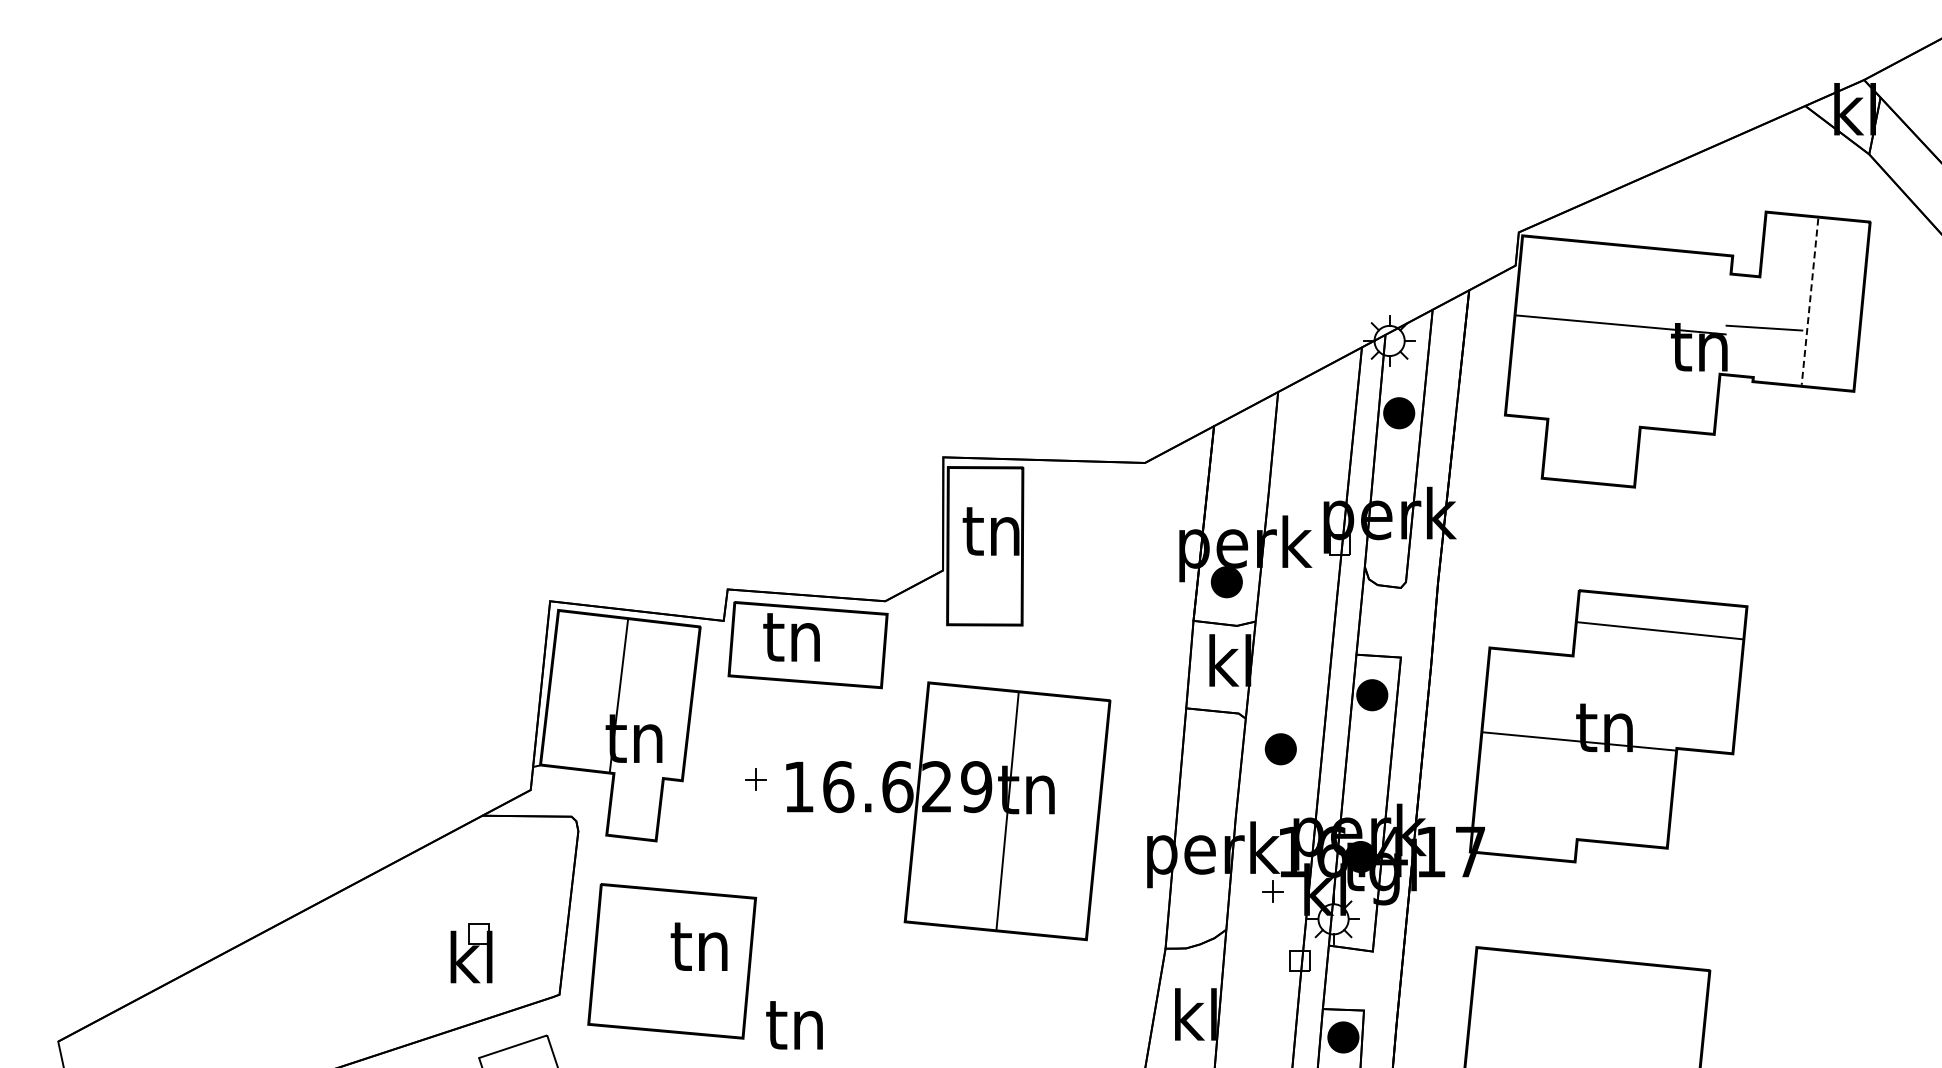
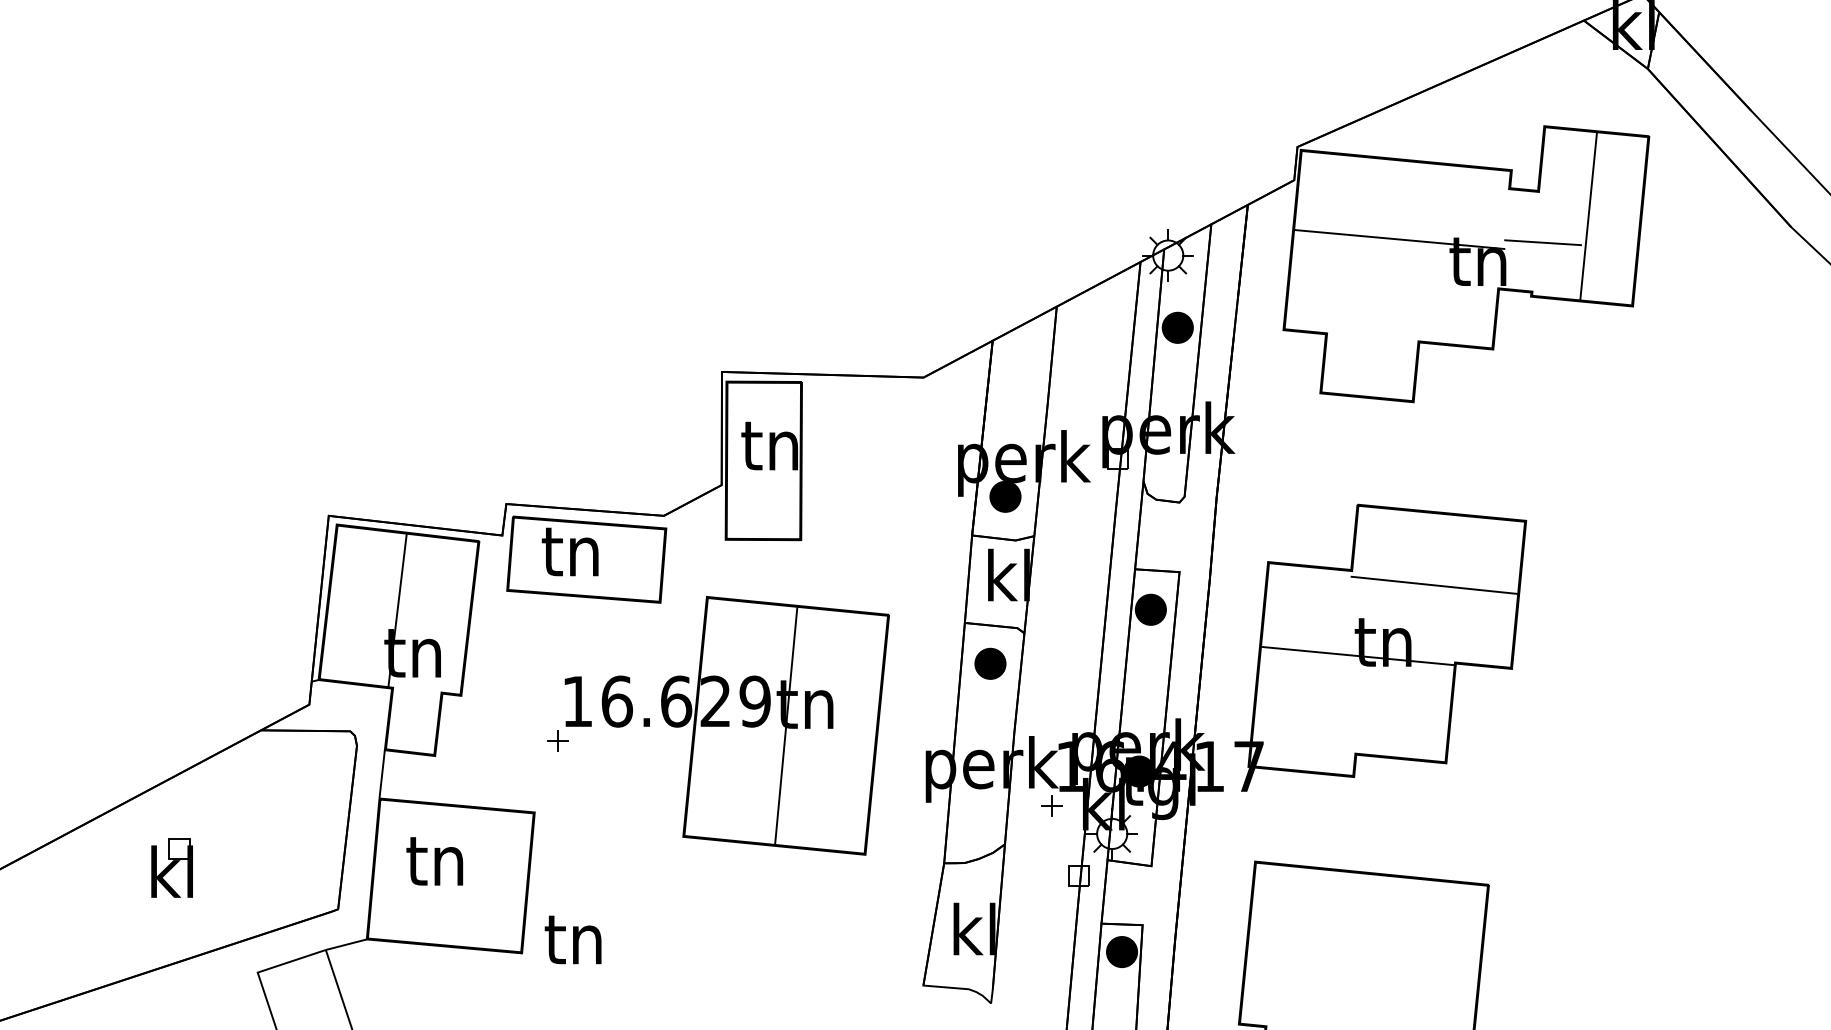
line: (1810, 301) -> (1589, 216), dashed -> solid
line: (1659, 630) -> (1434, 585), moved
part: (1280, 749) -> (990, 664), moved
part: (755, 779) -> (557, 741), moved
line: (603, 859) -> (382, 774), added
text: (698, 946) -> (434, 861), moved
part: (471, 953) -> (172, 868), moved
line: (567, 1029) -> (346, 944), added

